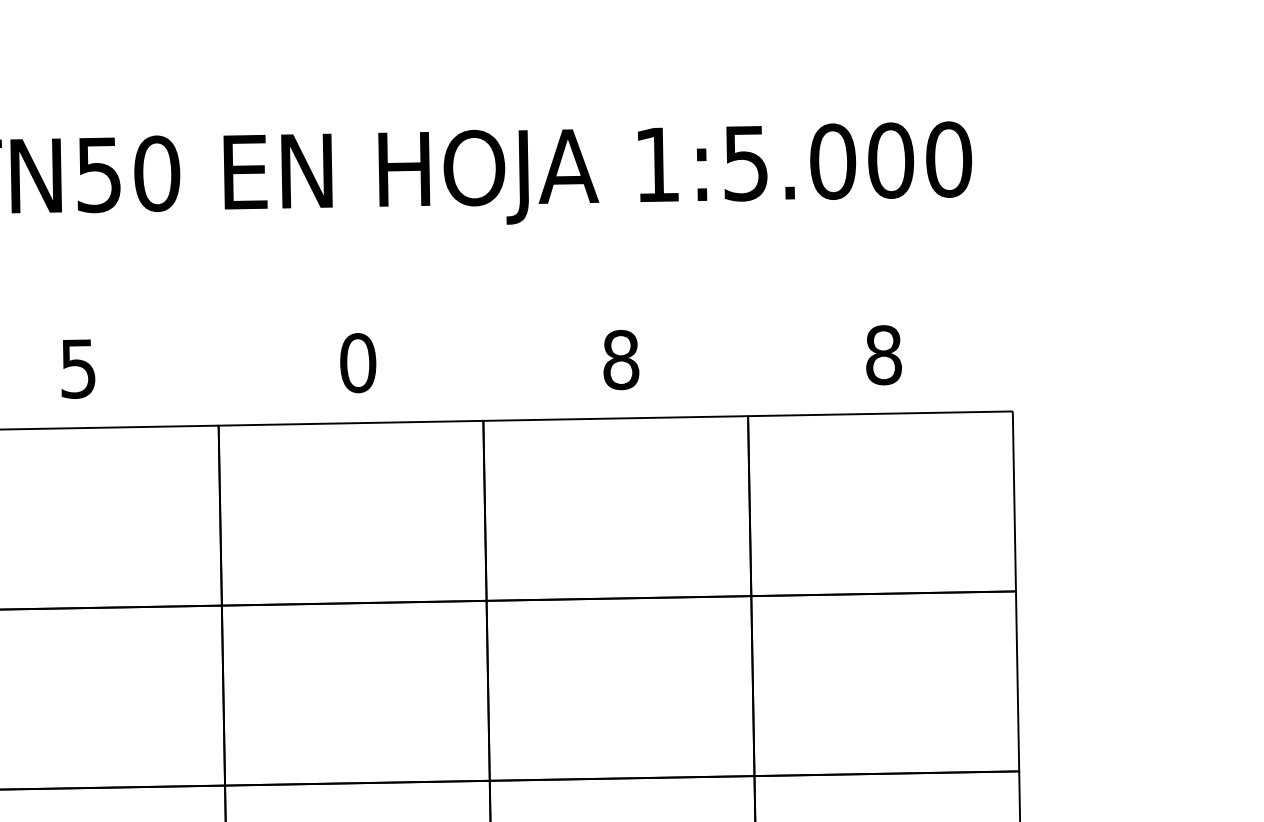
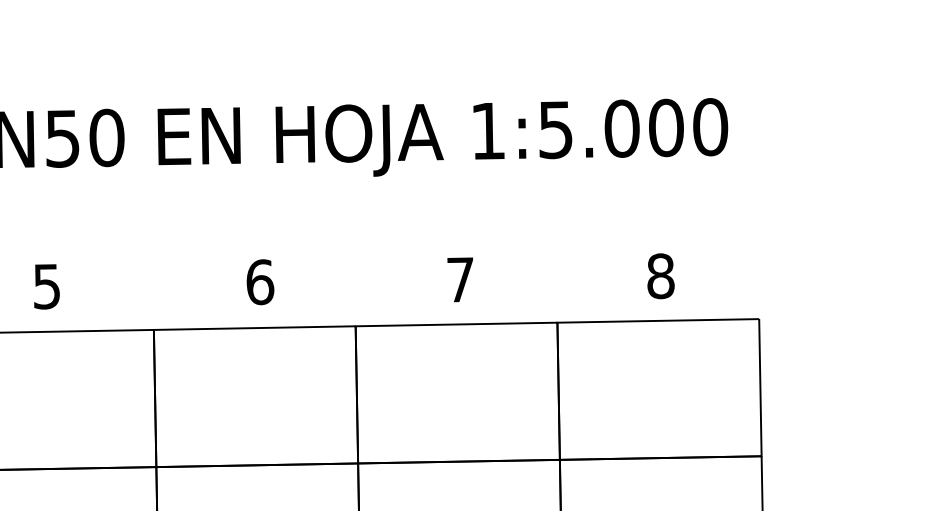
text: (621, 360) -> (460, 280), 8 -> 7
text: (358, 363) -> (260, 282), 0 -> 6

